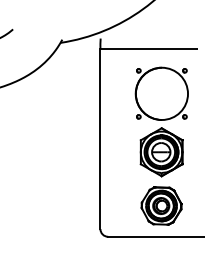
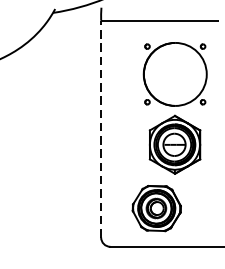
line: (100, 139) -> (101, 129), solid -> dashed
part: (161, 205) -> (156, 207), moved

